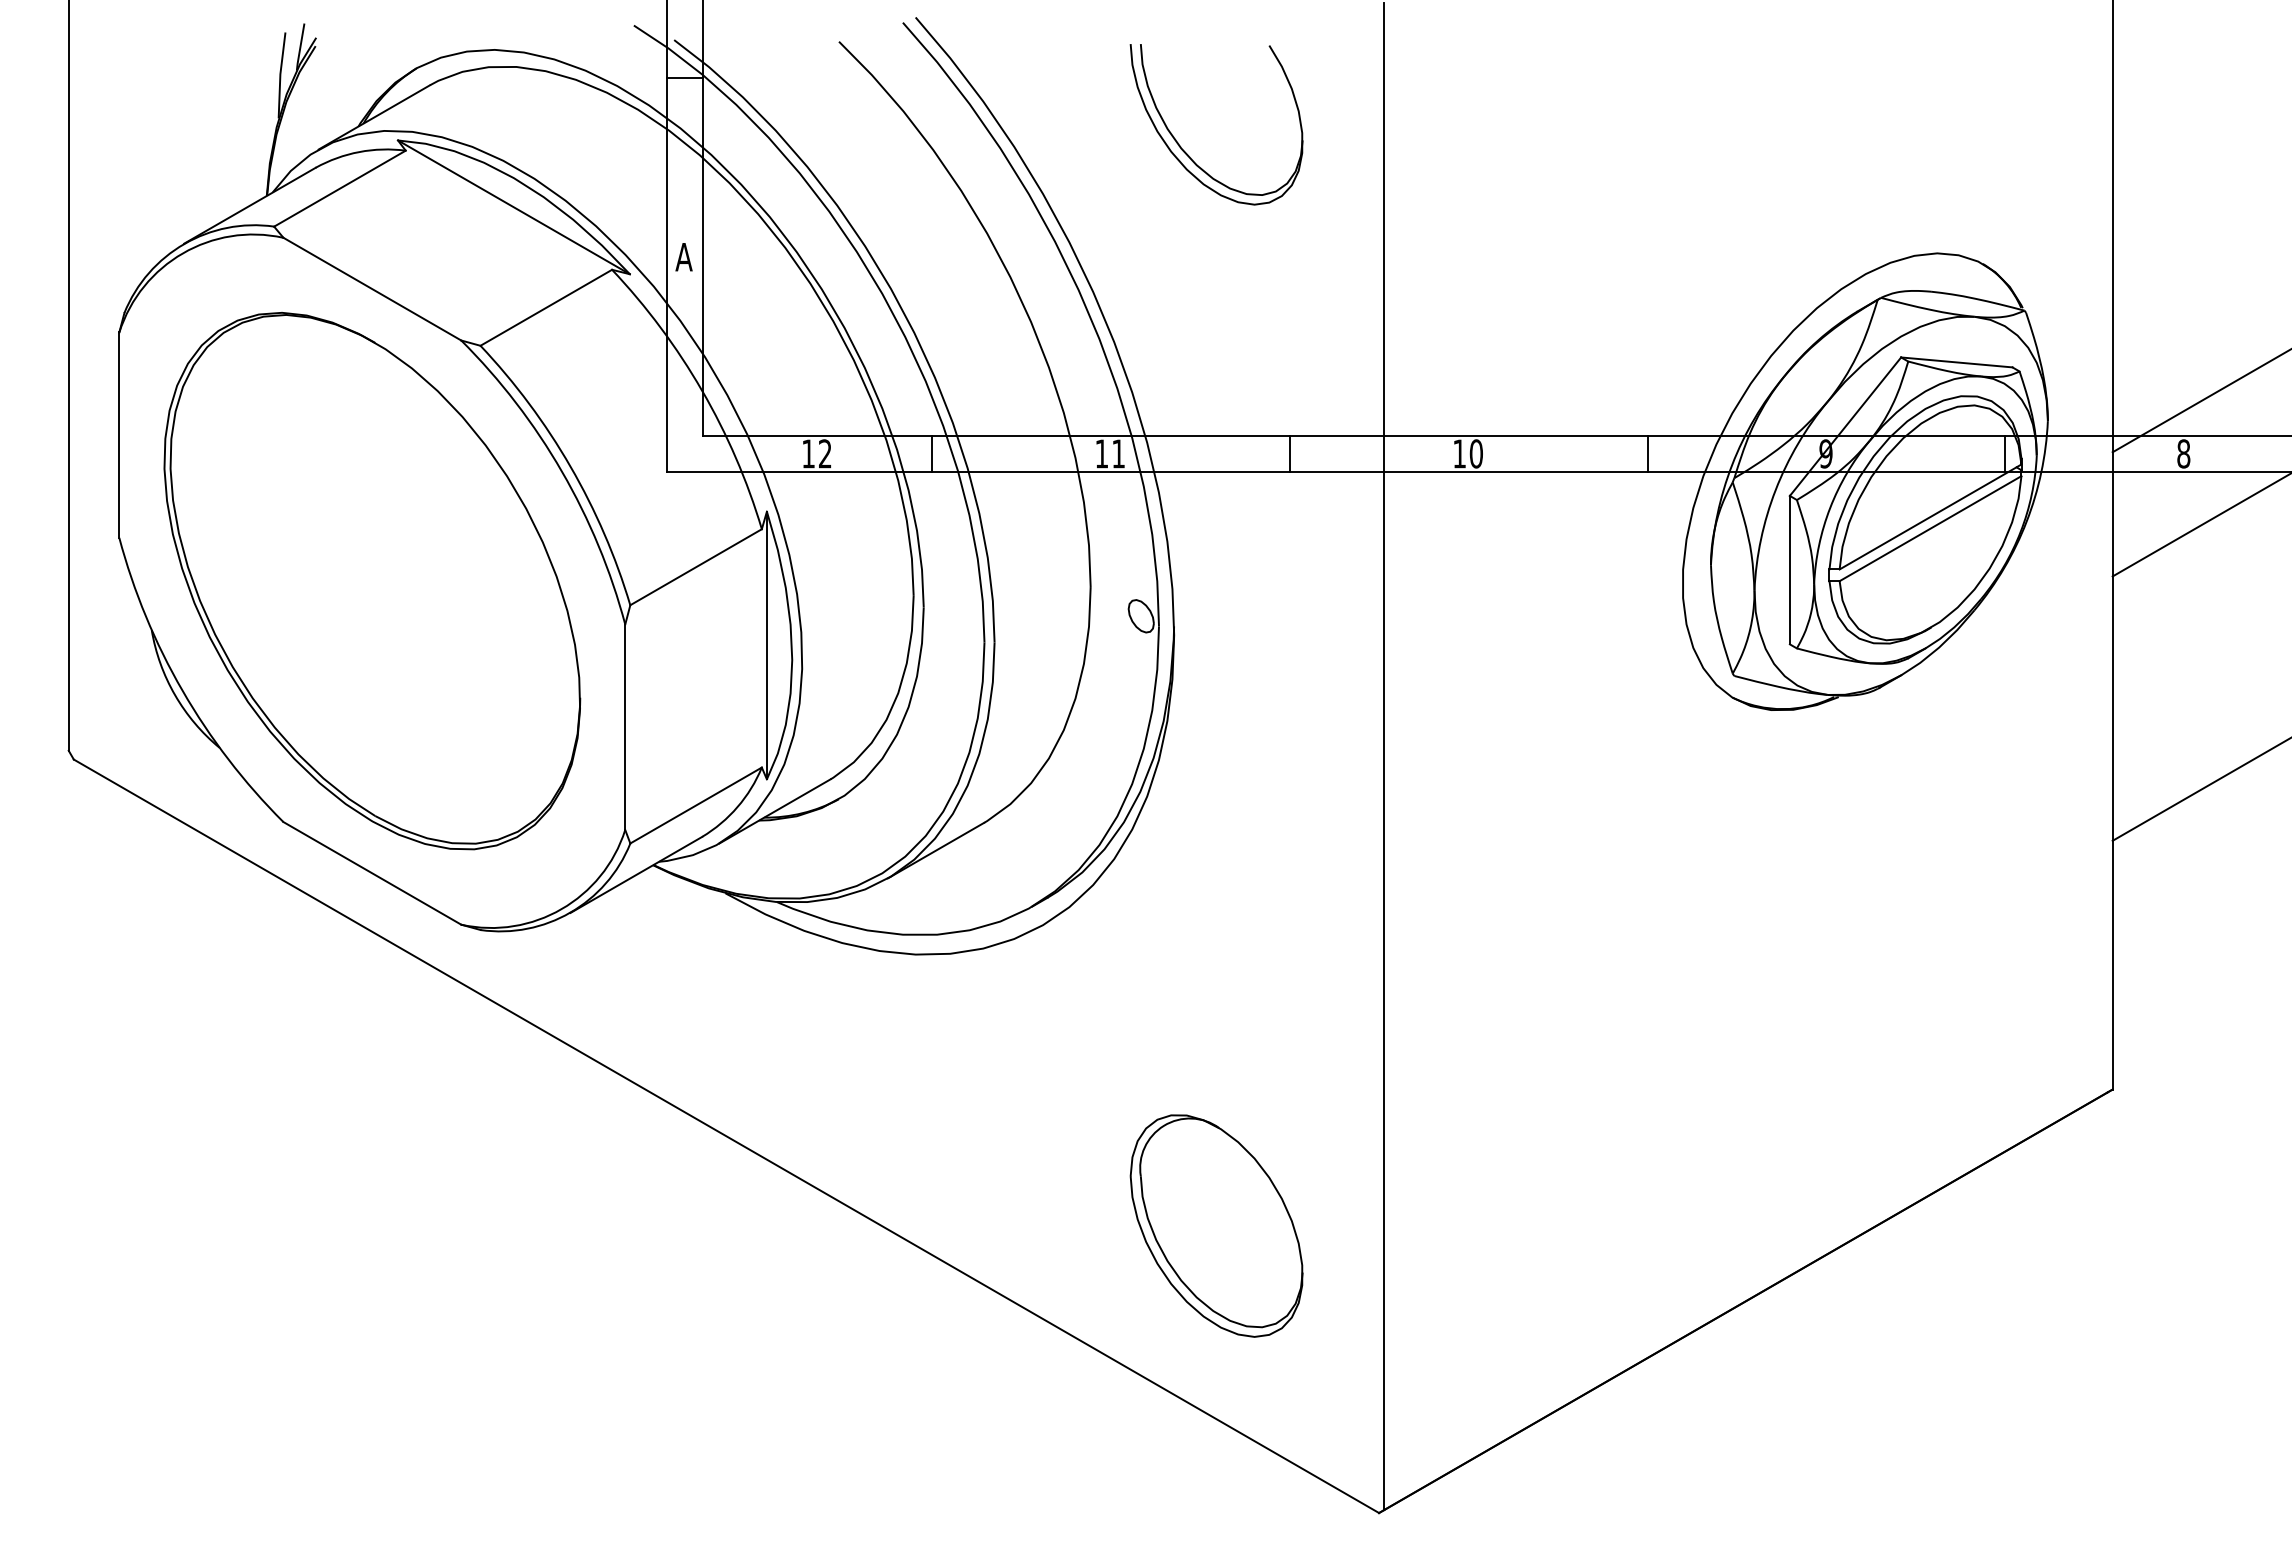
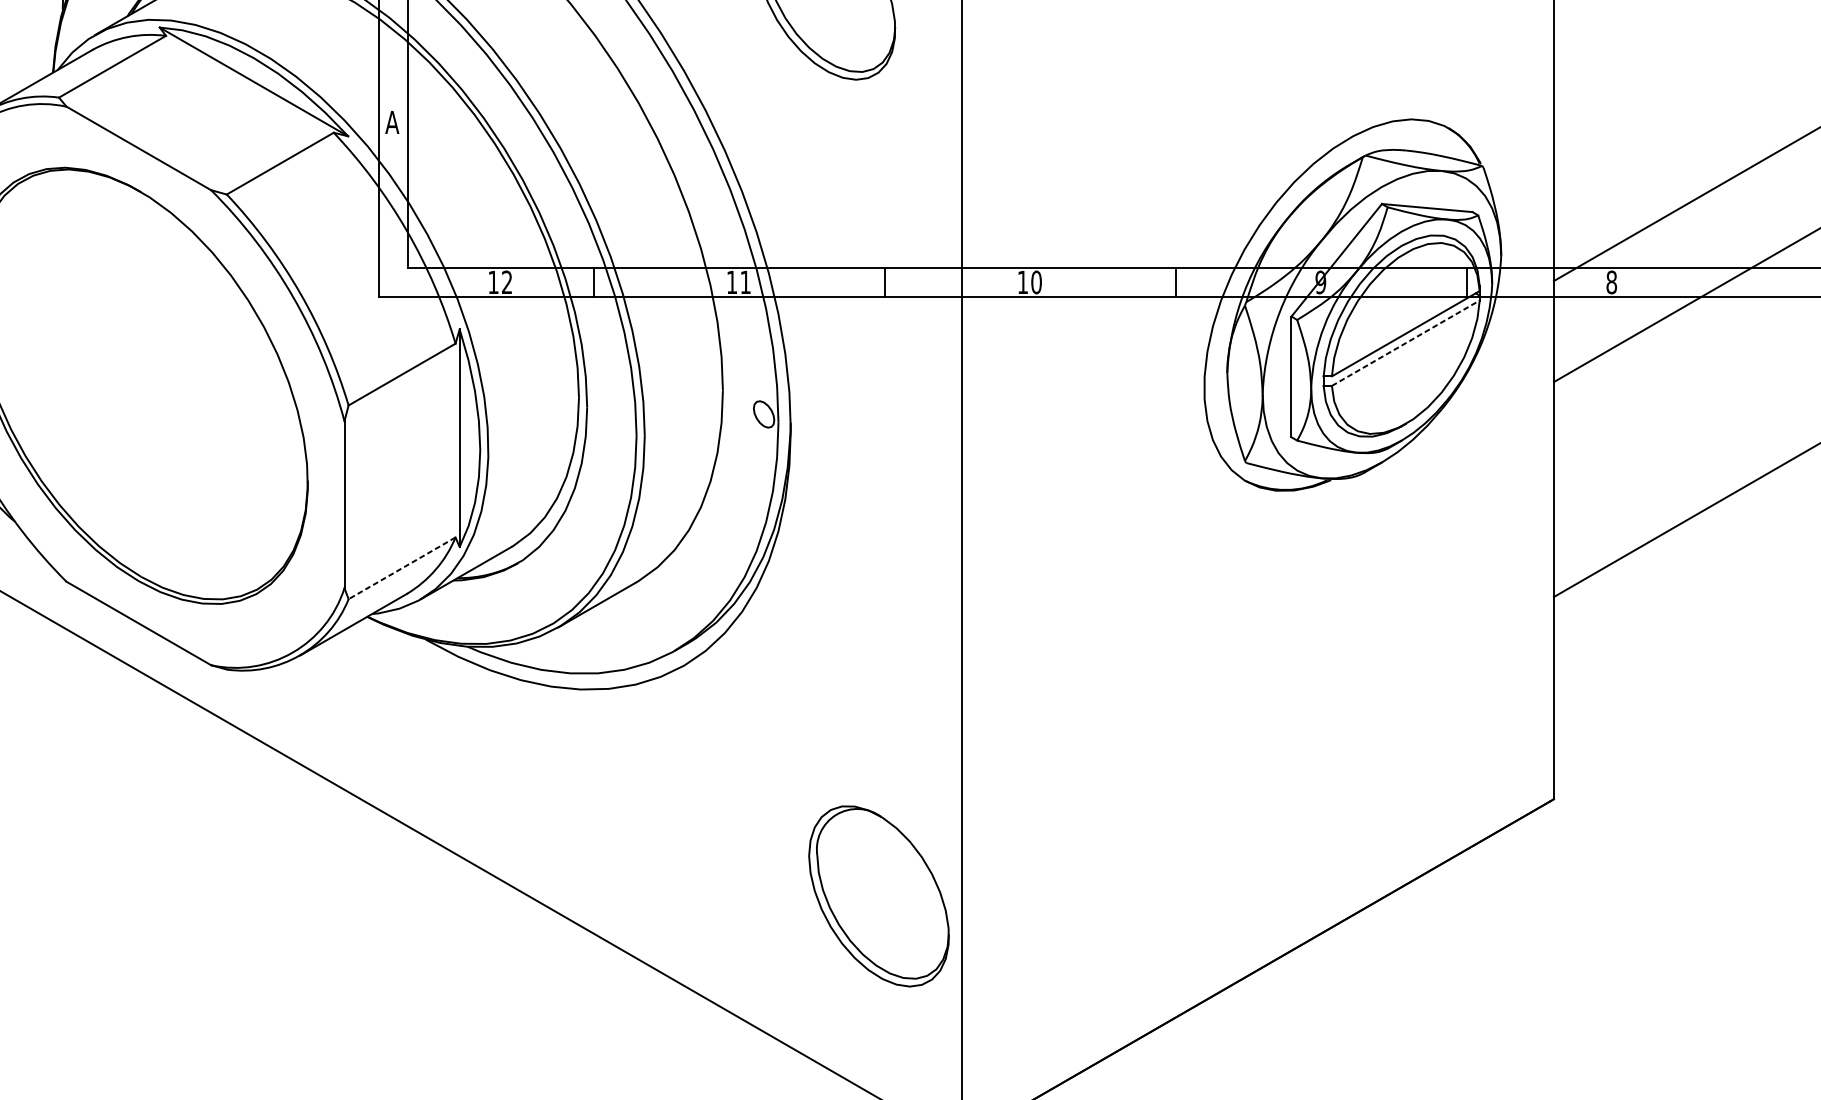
line: (1930, 528) -> (1405, 343), solid -> dashed
line: (696, 805) -> (402, 568), solid -> dashed
part: (1216, 1225) -> (878, 895), moved

